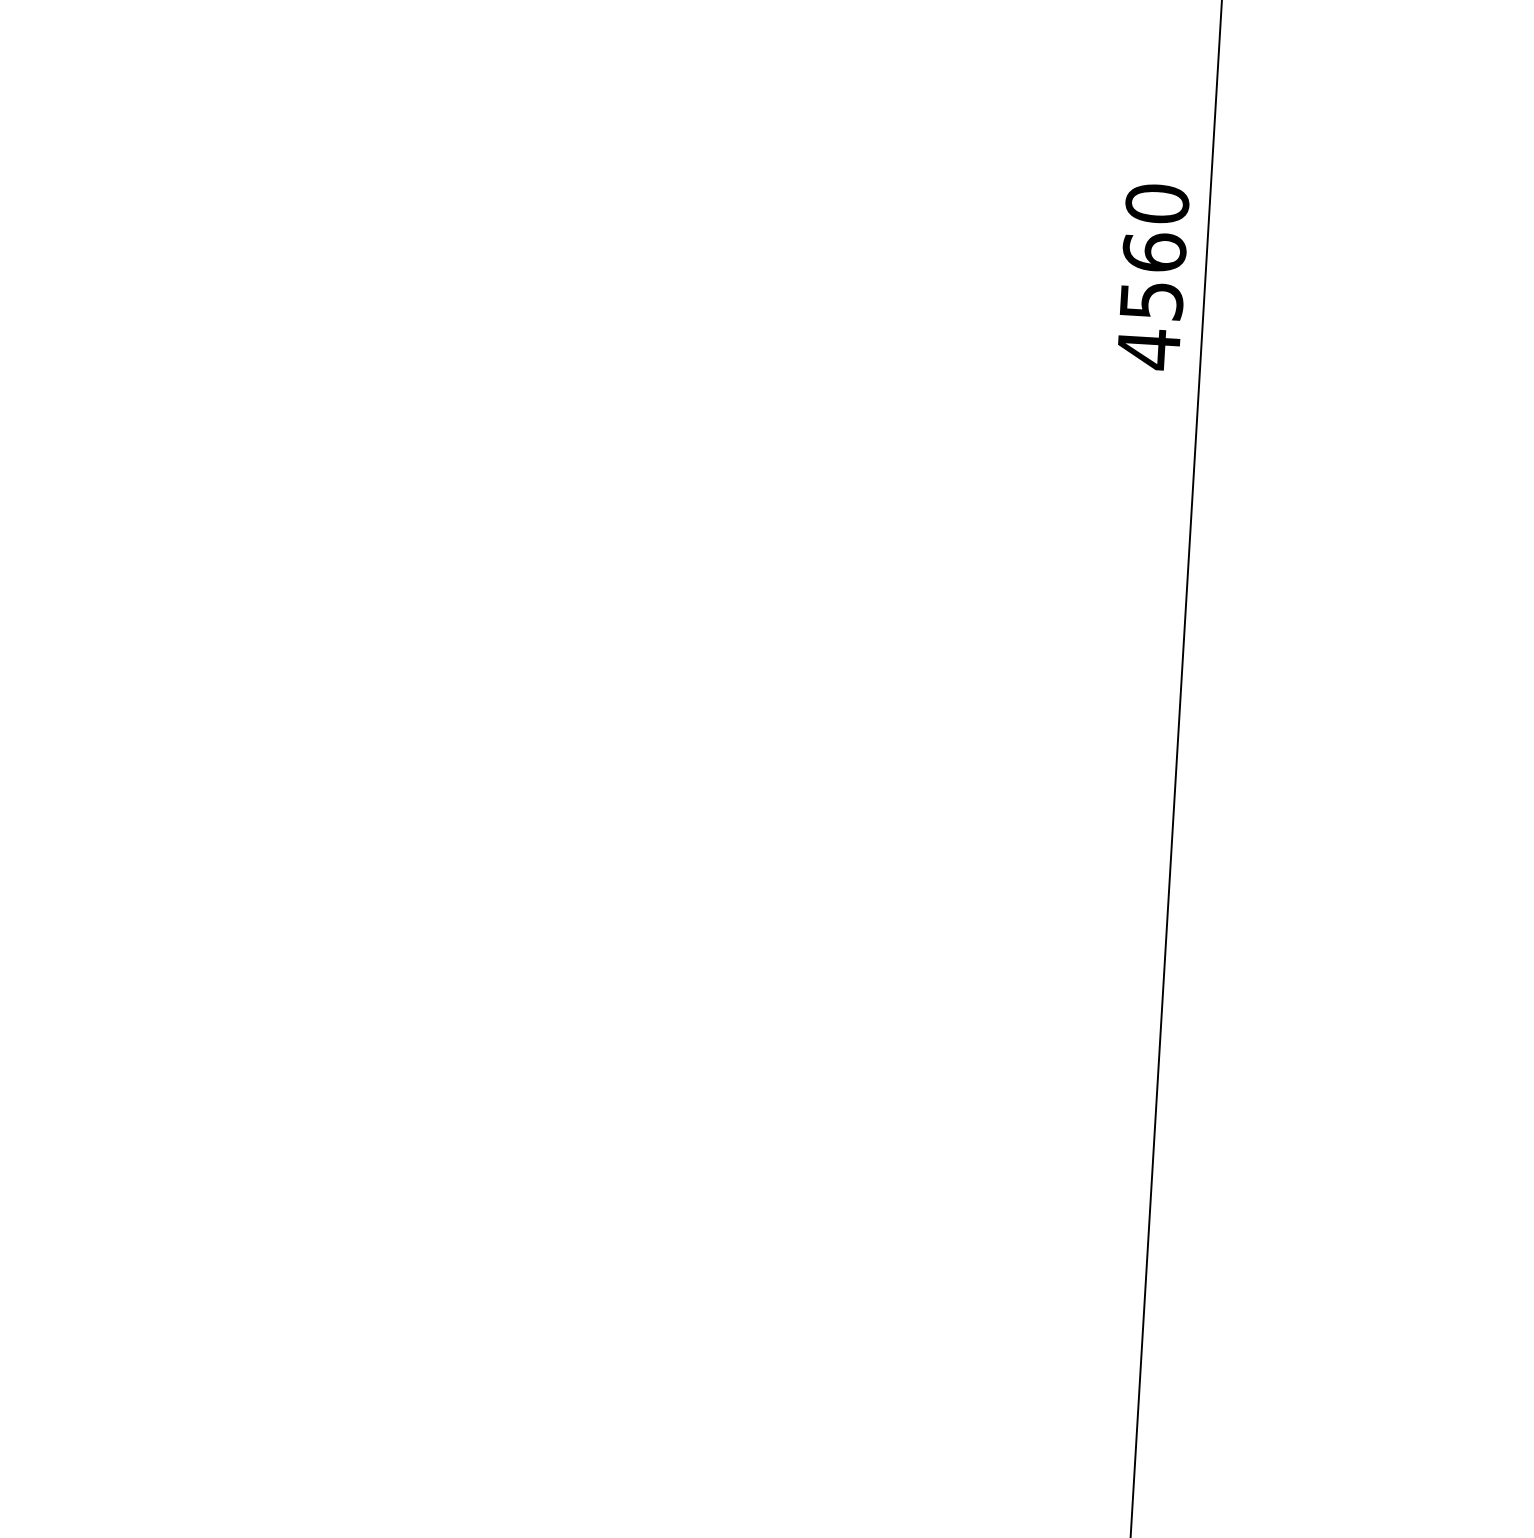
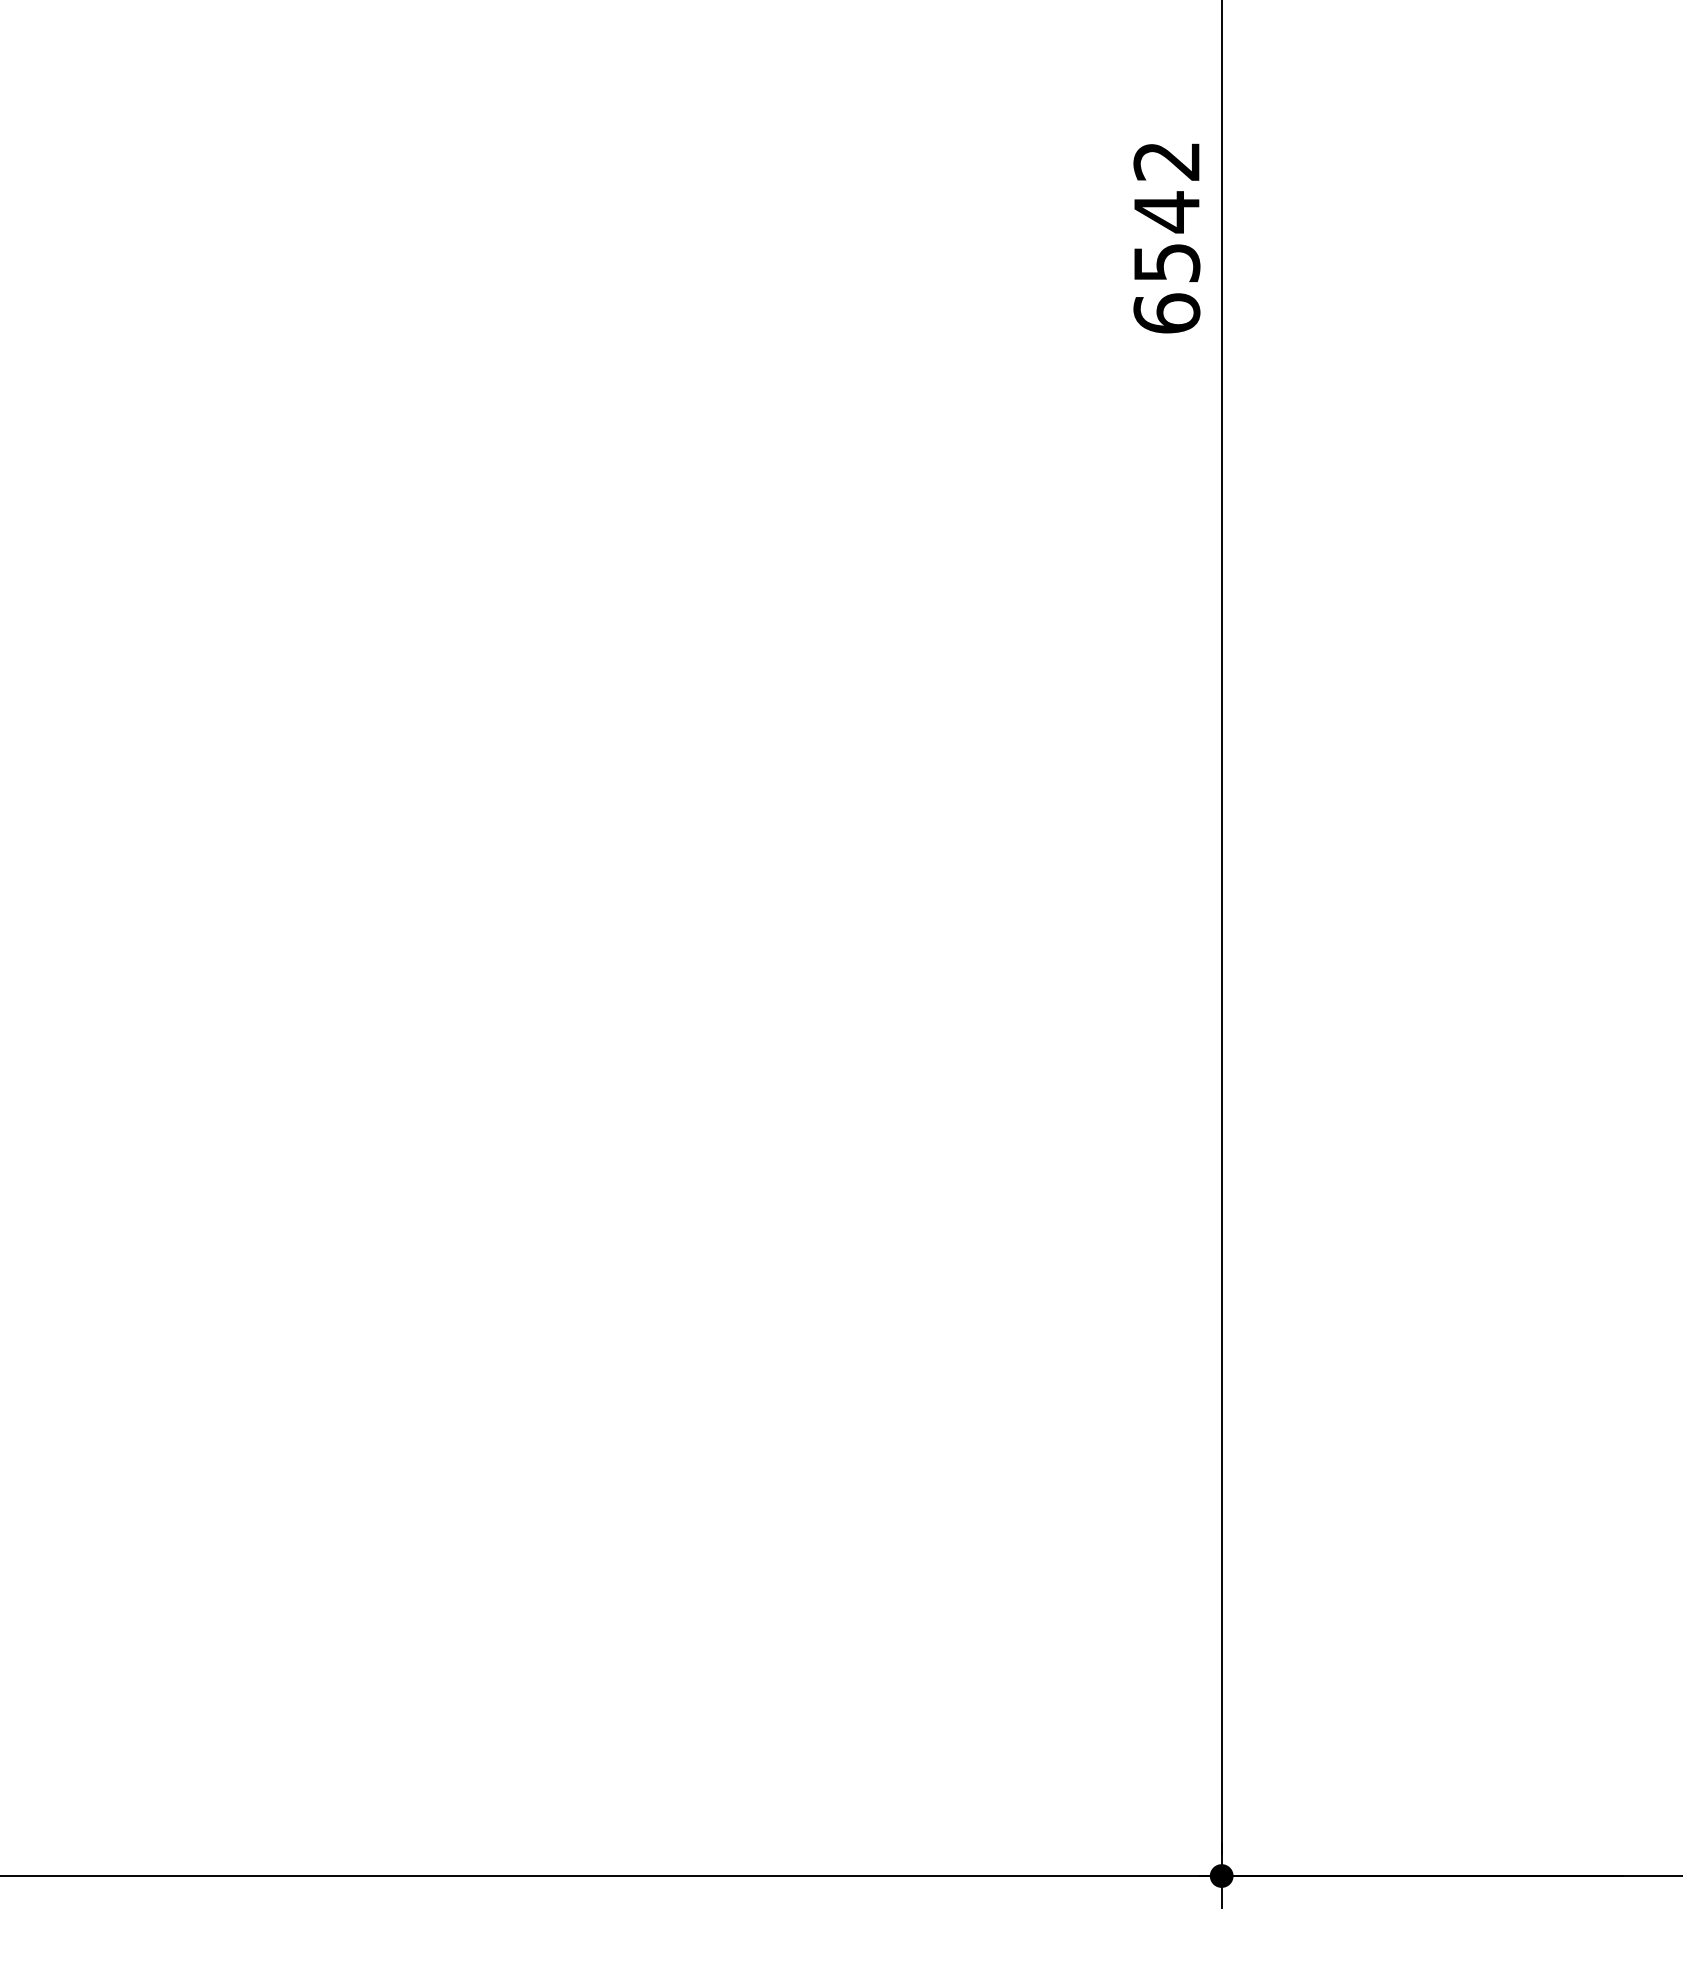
text: (1152, 277) -> (1166, 238), 4560 -> 6542

